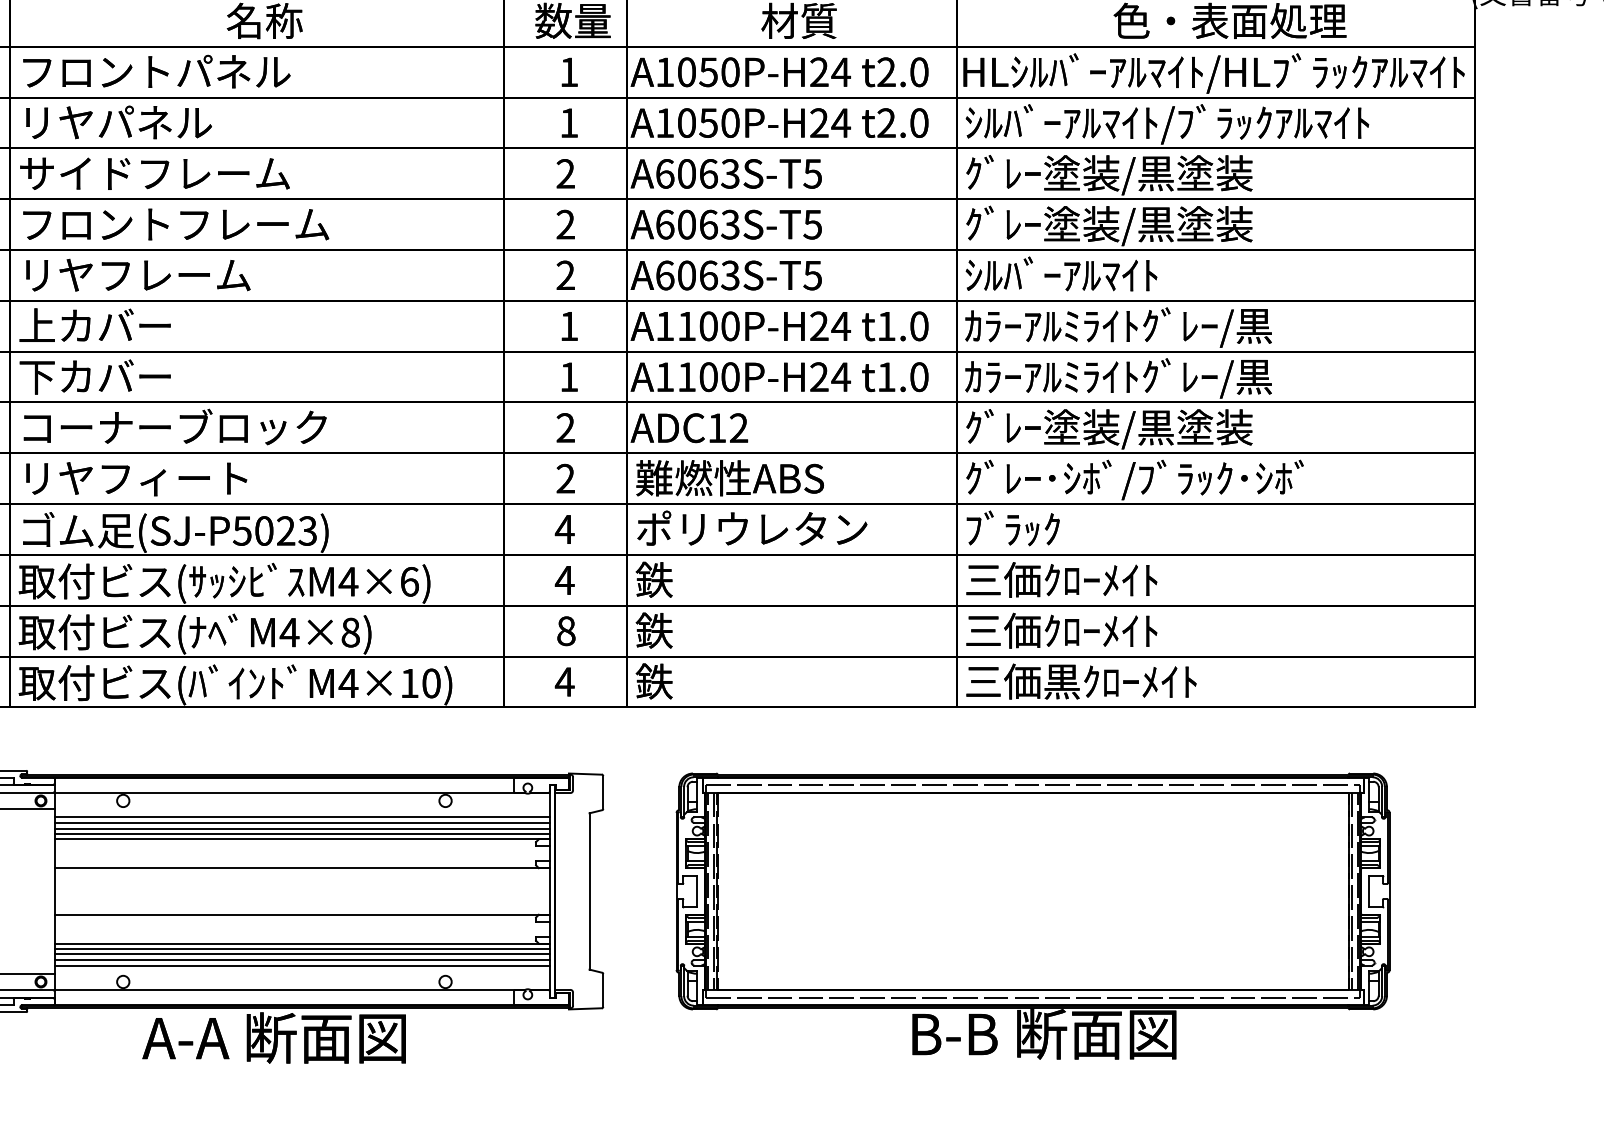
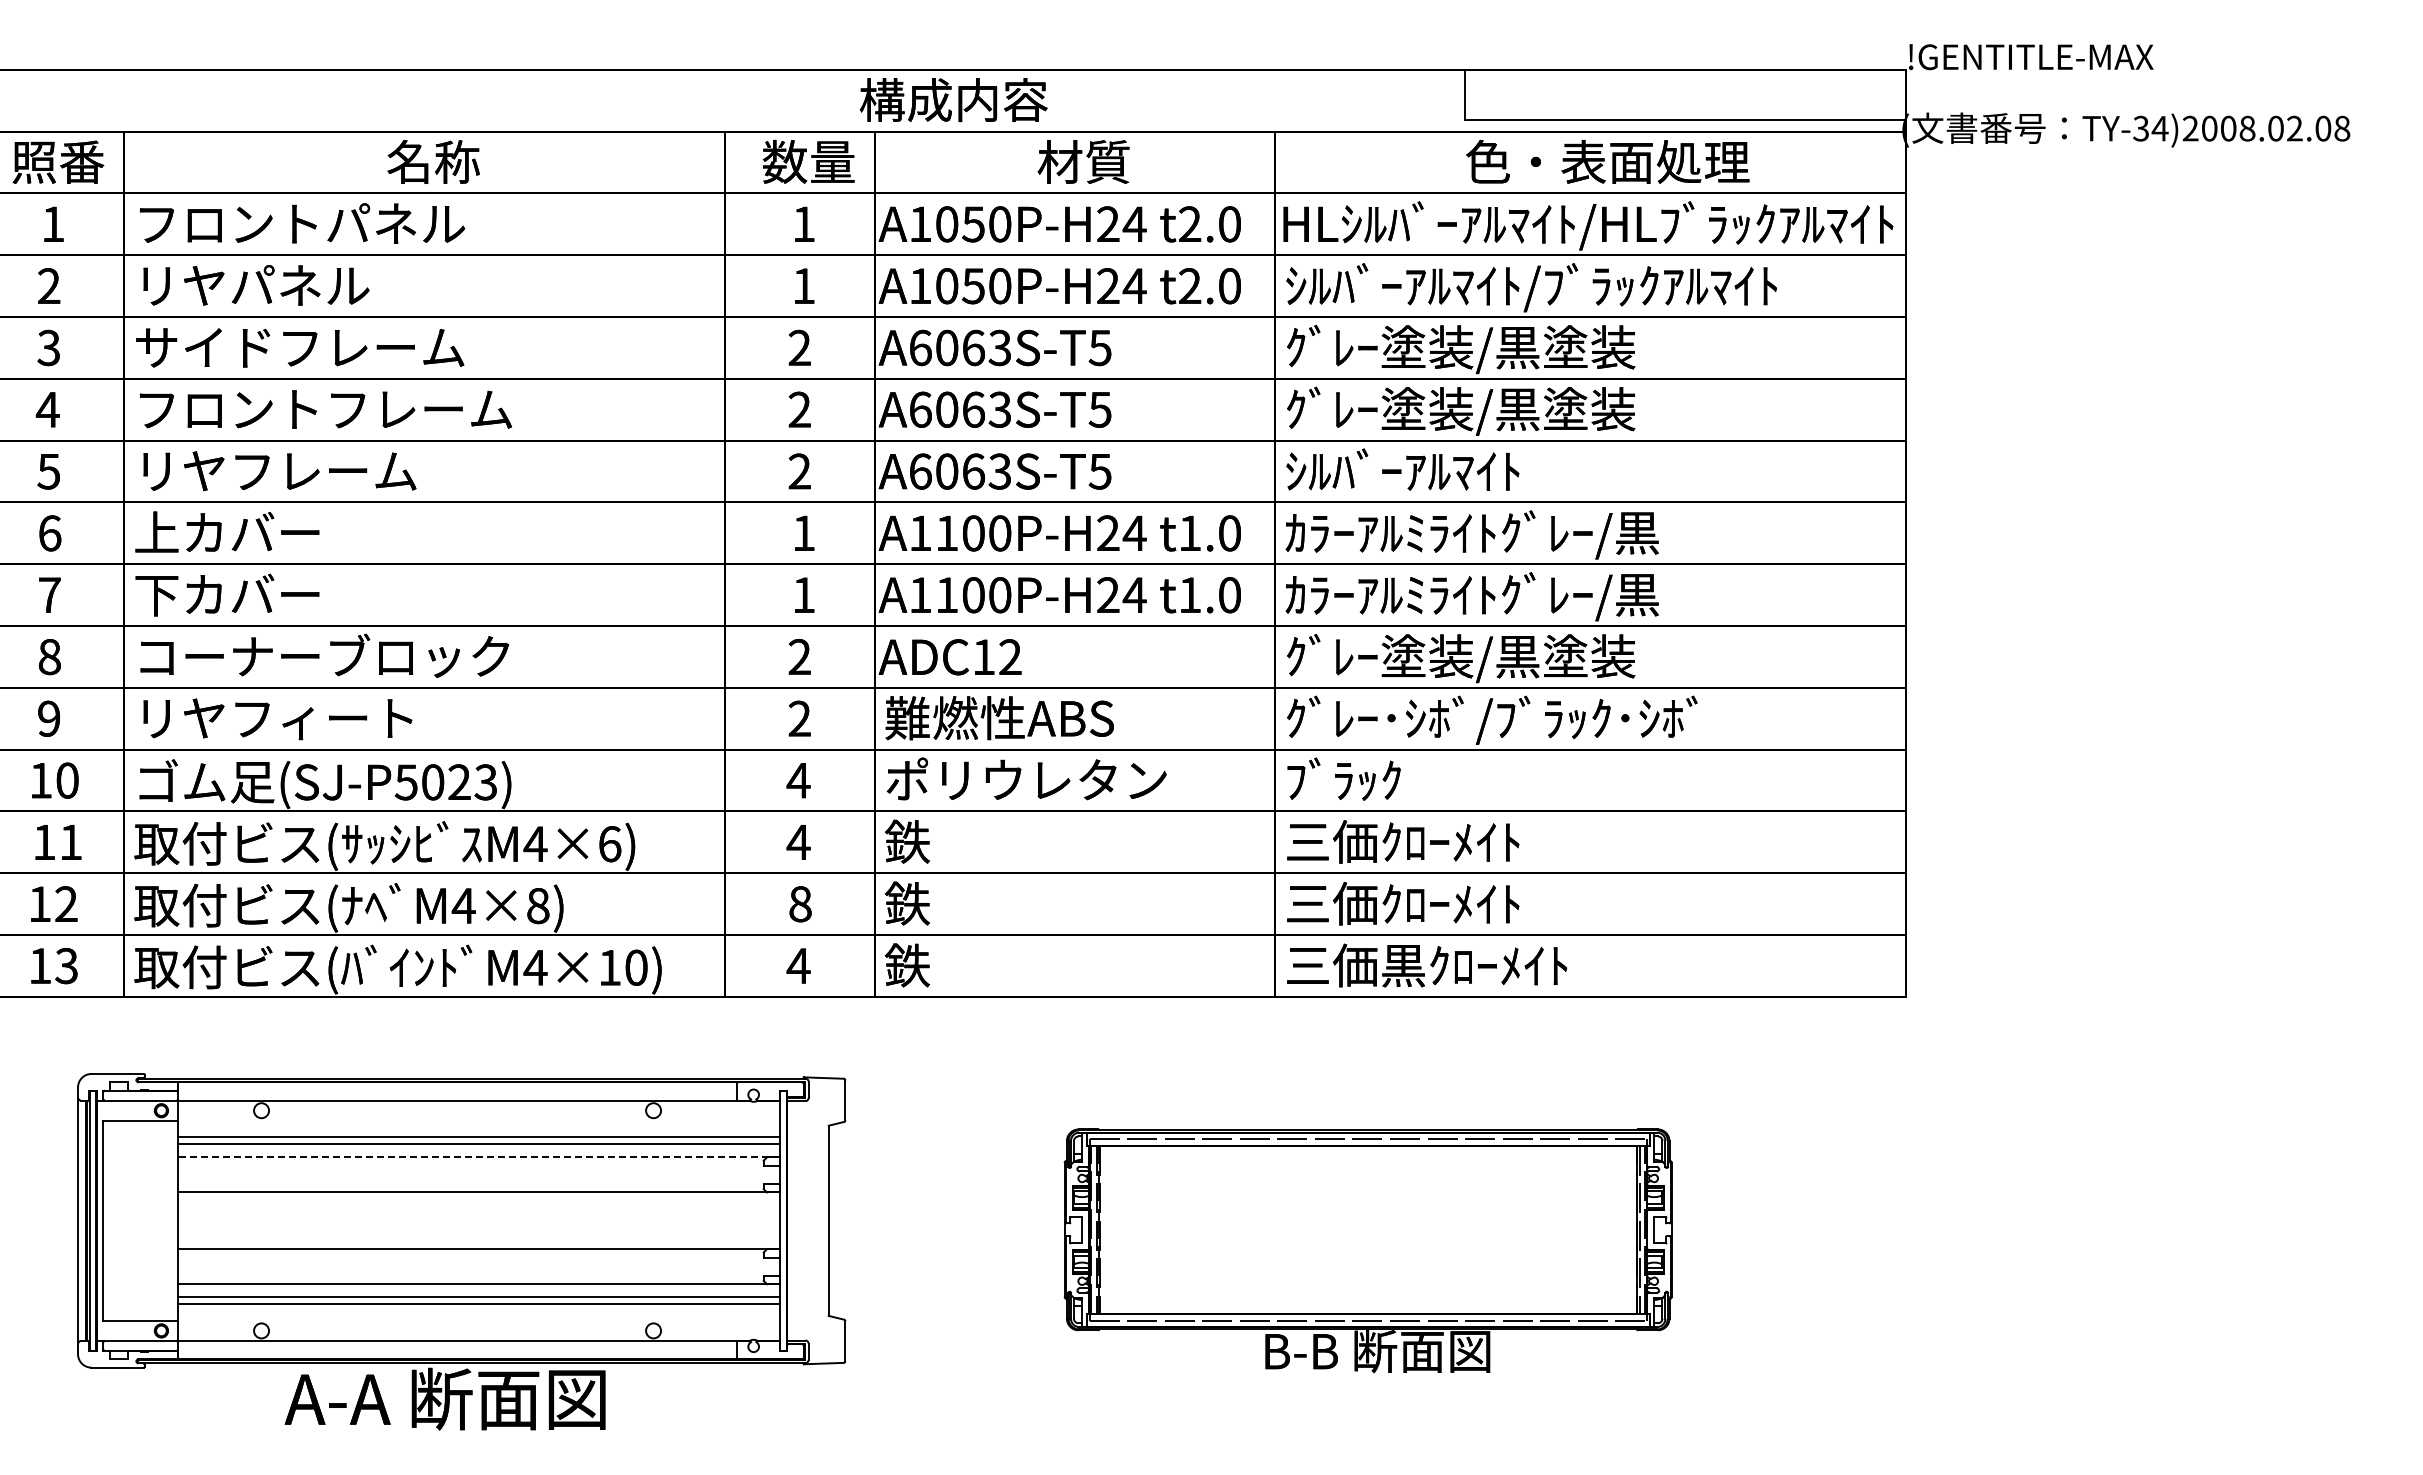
line: (302, 817) -> (479, 1130), removed
line: (302, 833) -> (479, 1150), removed
line: (301, 839) -> (478, 1157), solid -> dashed
part: (1032, 915) -> (1367, 1250), size x0.7
line: (302, 949) -> (479, 1291), removed
line: (302, 965) -> (479, 1310), removed

